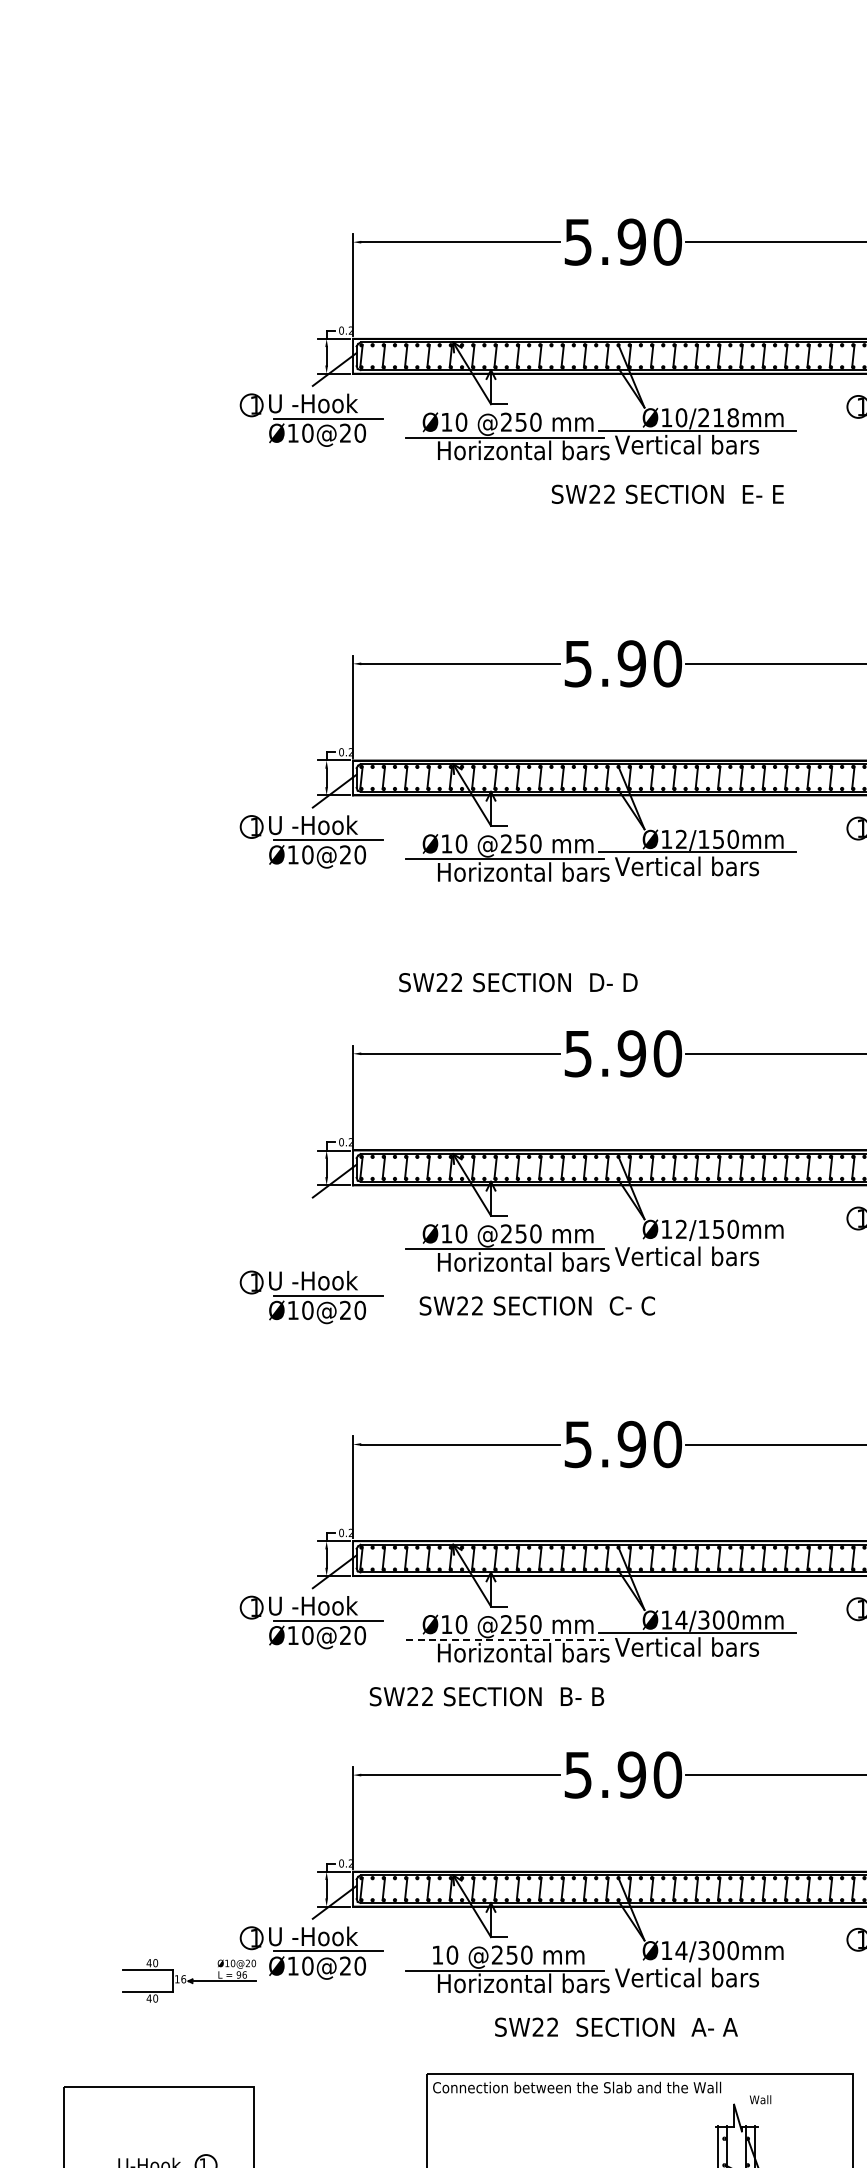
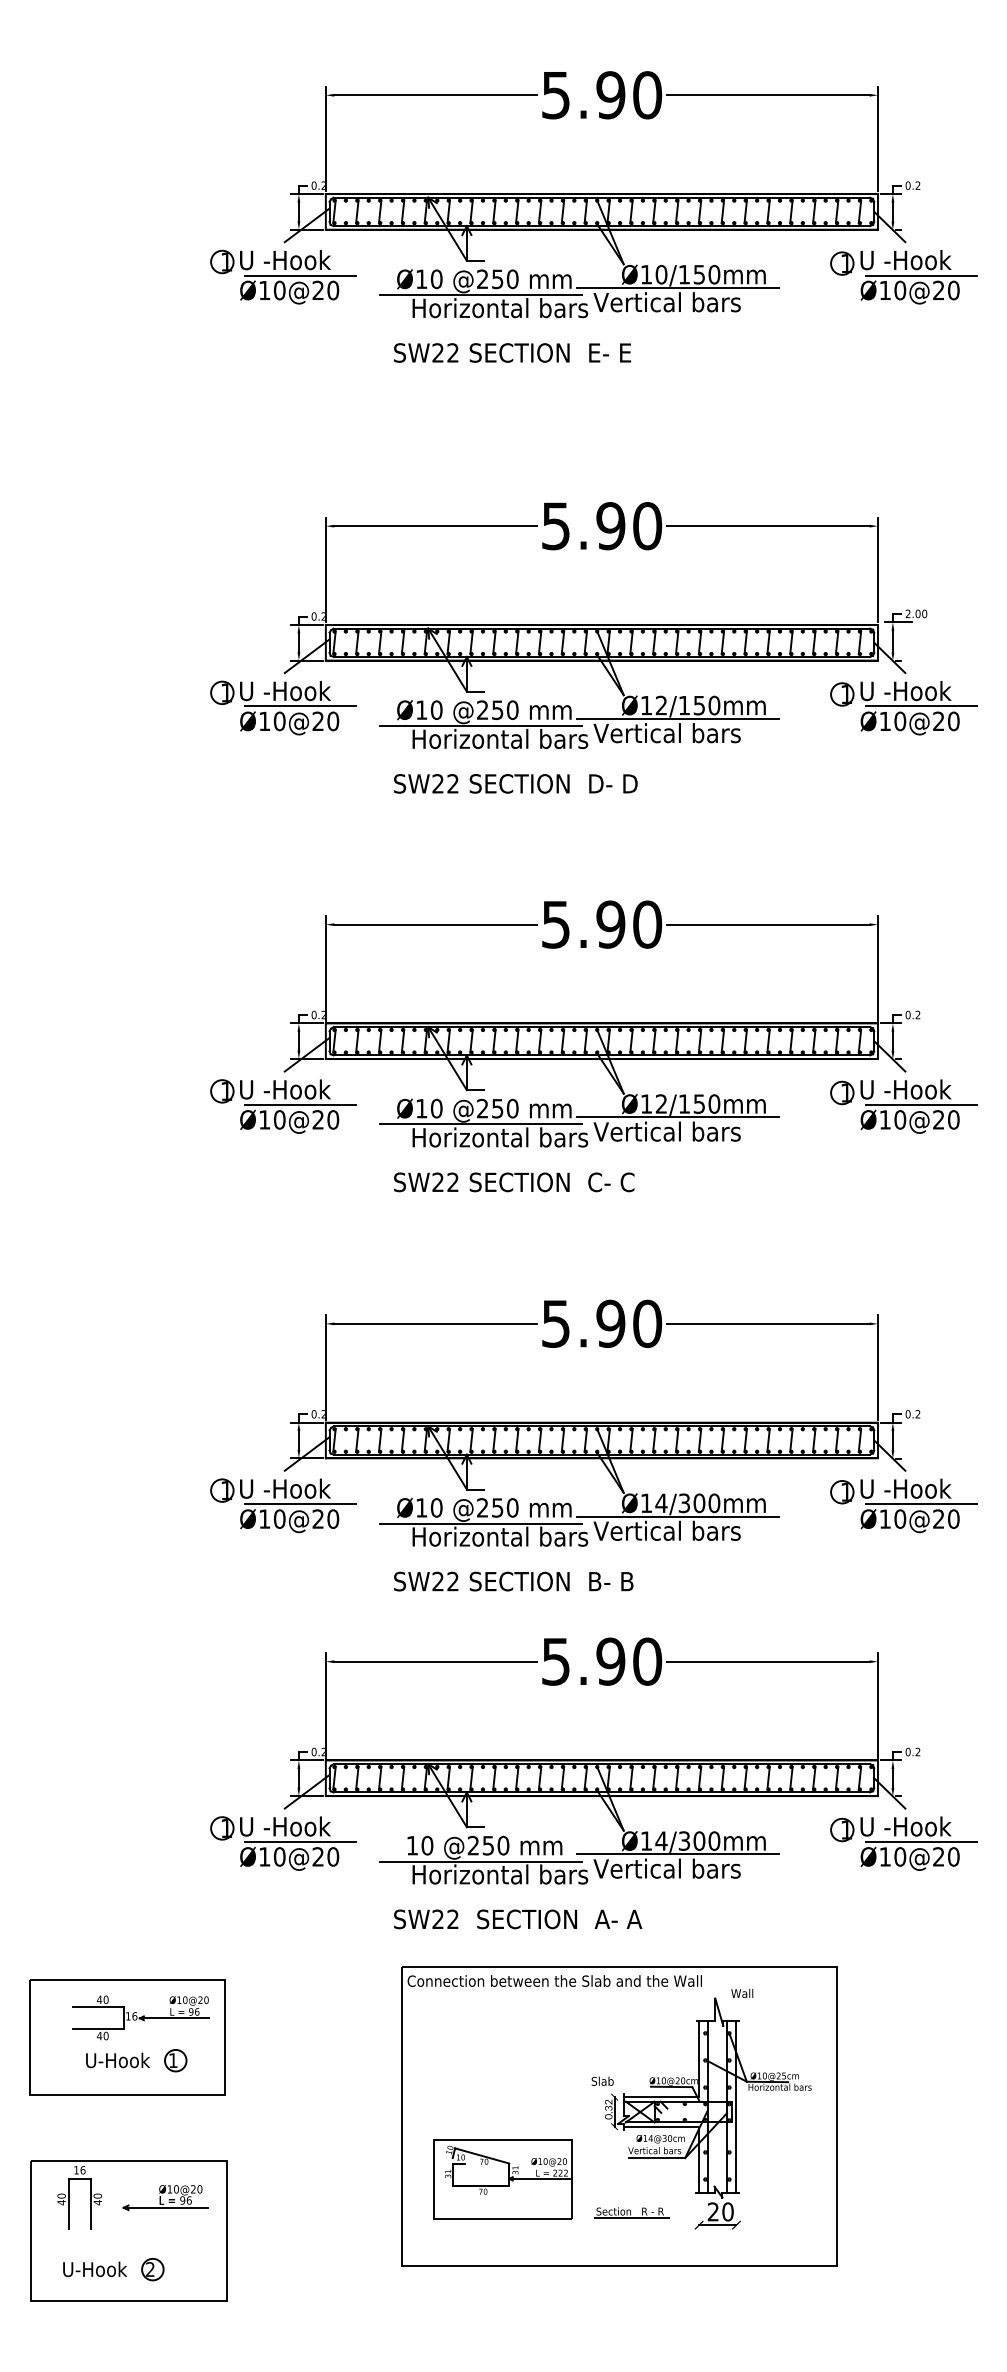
text: (718, 417) -> (699, 274), Ø10/218mm -> Ø10/150mm
text: (667, 493) -> (512, 352), moved
text: (518, 982) -> (515, 783), moved
line: (697, 1242) -> (677, 1117), added
part: (311, 1297) -> (283, 1106), moved
line: (505, 1639) -> (481, 1523), dashed -> solid
text: (486, 1696) -> (513, 1581), moved
line: (697, 1963) -> (677, 1854), added
part: (189, 1980) -> (140, 2017), moved
text: (616, 2027) -> (518, 1919), moved

